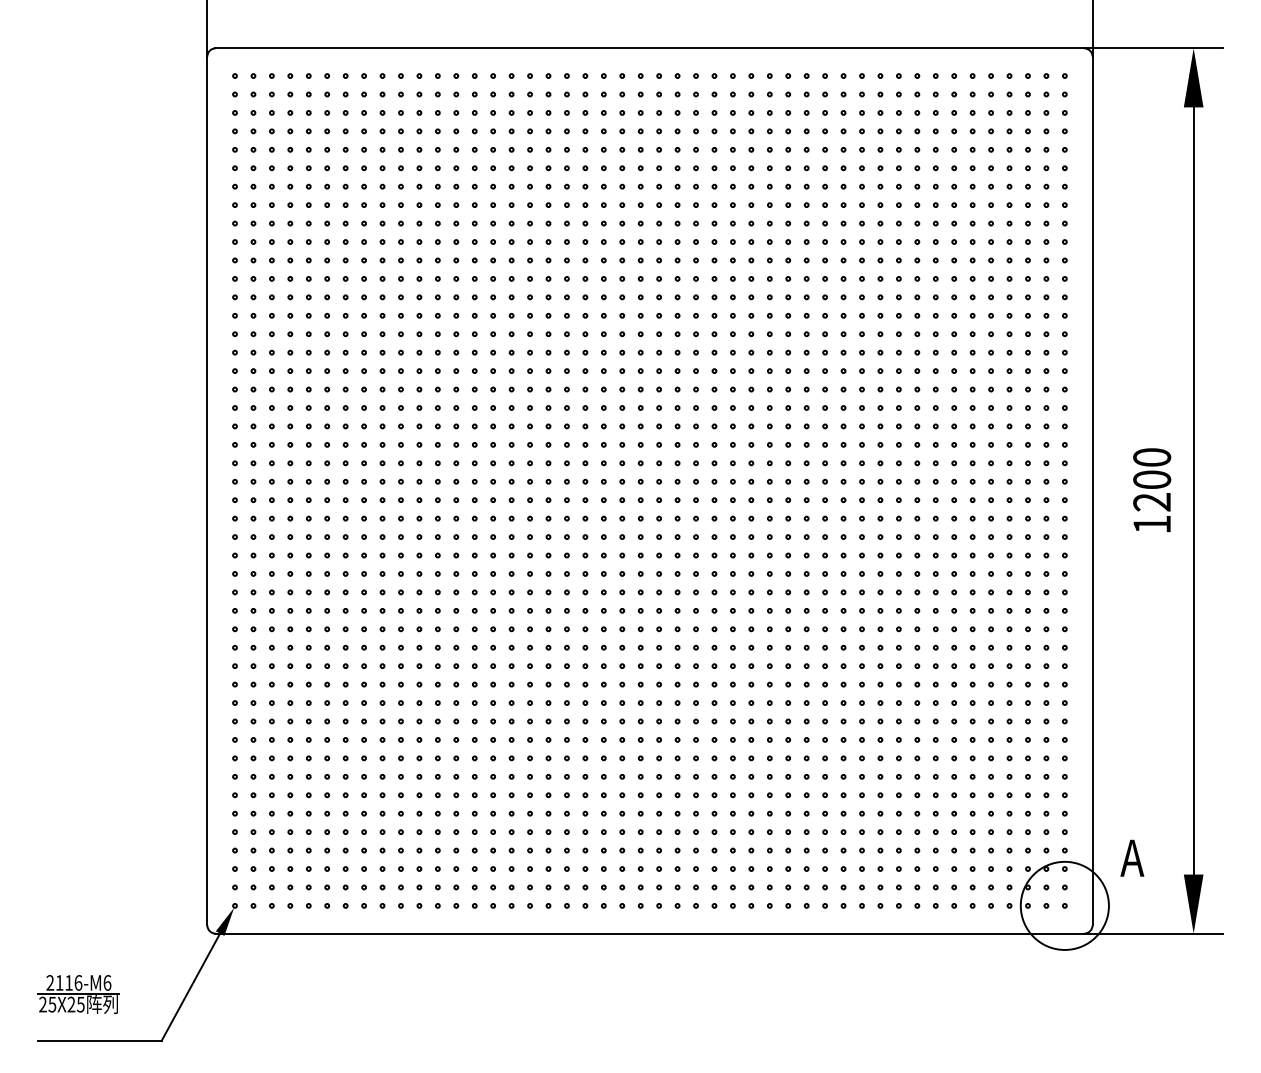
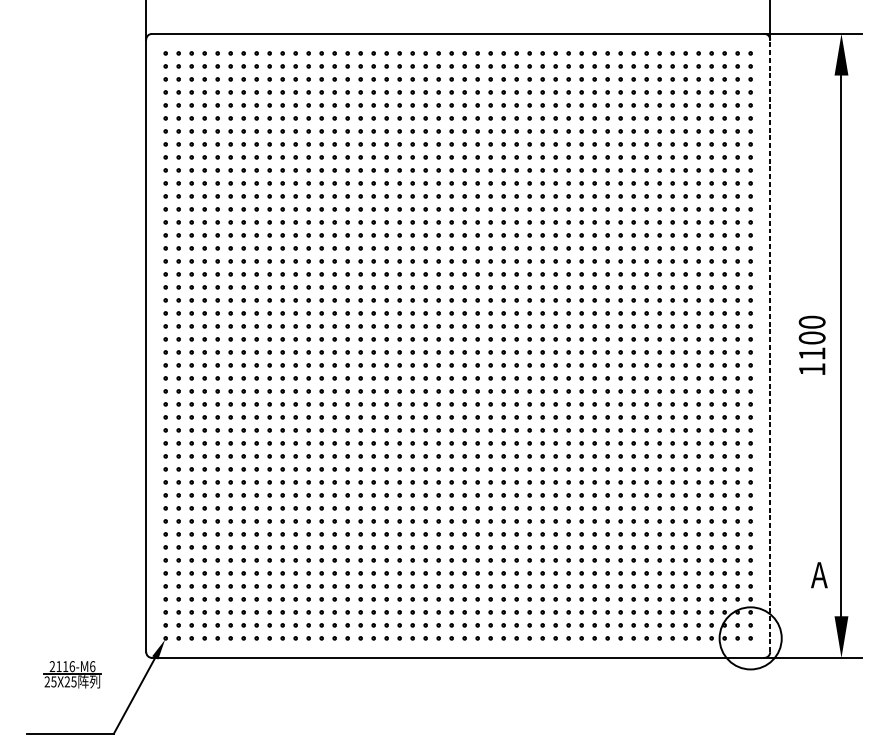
line: (1092, 490) -> (770, 345), solid -> dashed
text: (1151, 502) -> (811, 354), 1200 -> 1100
text: (1132, 857) -> (819, 574), moved
part: (78, 994) -> (72, 674), moved

